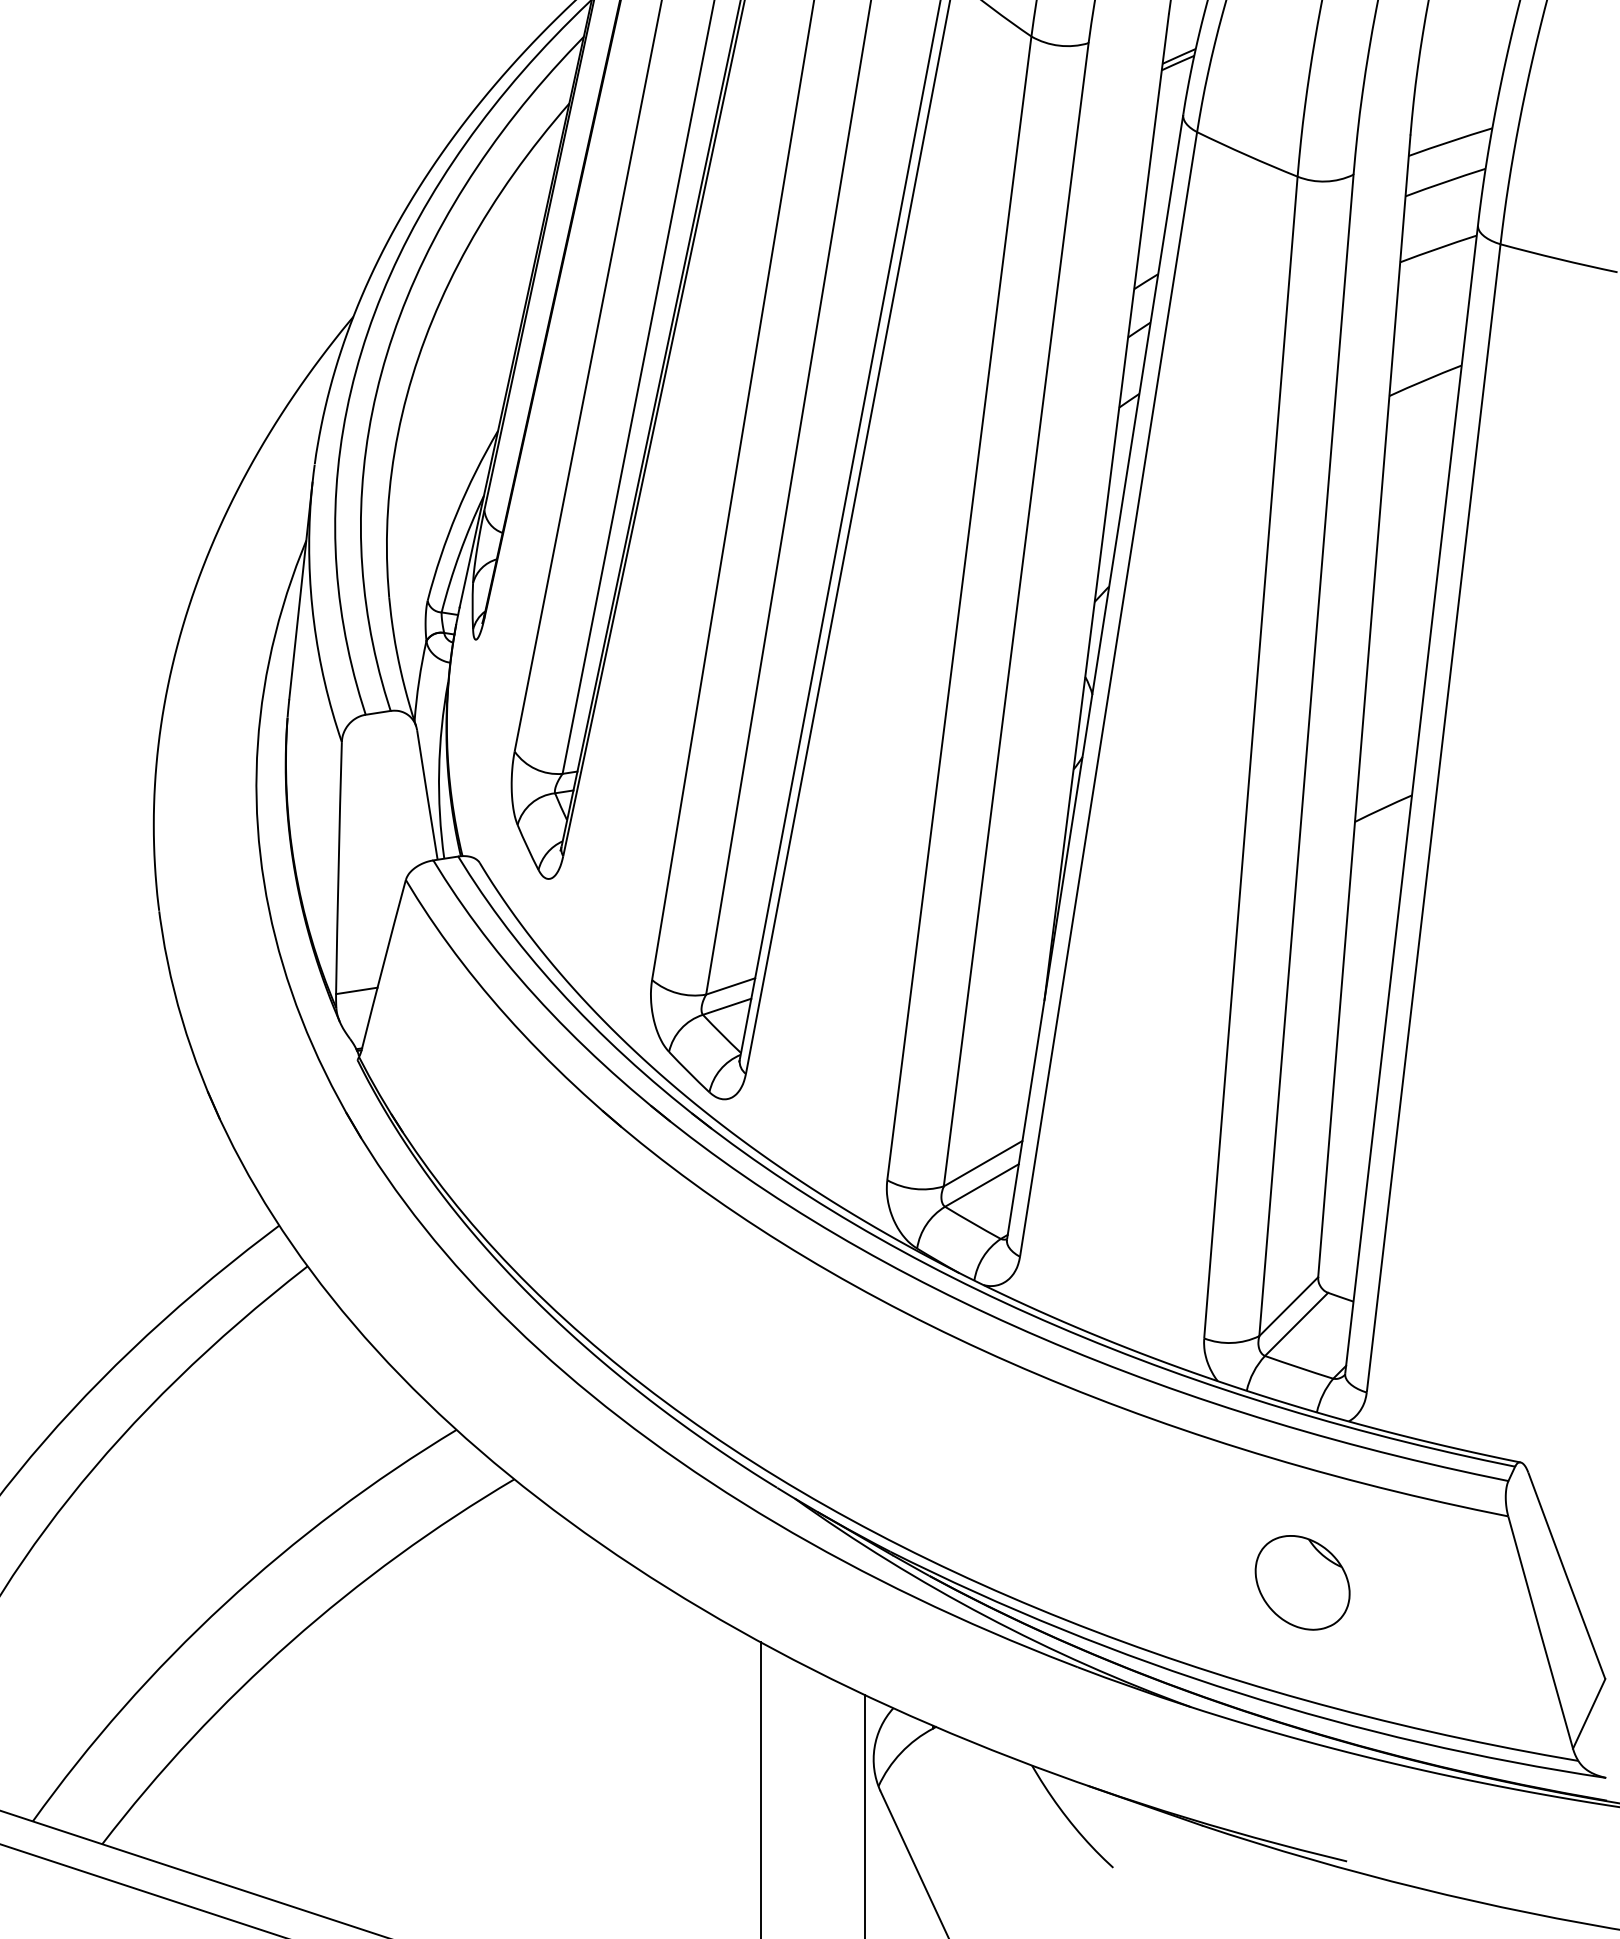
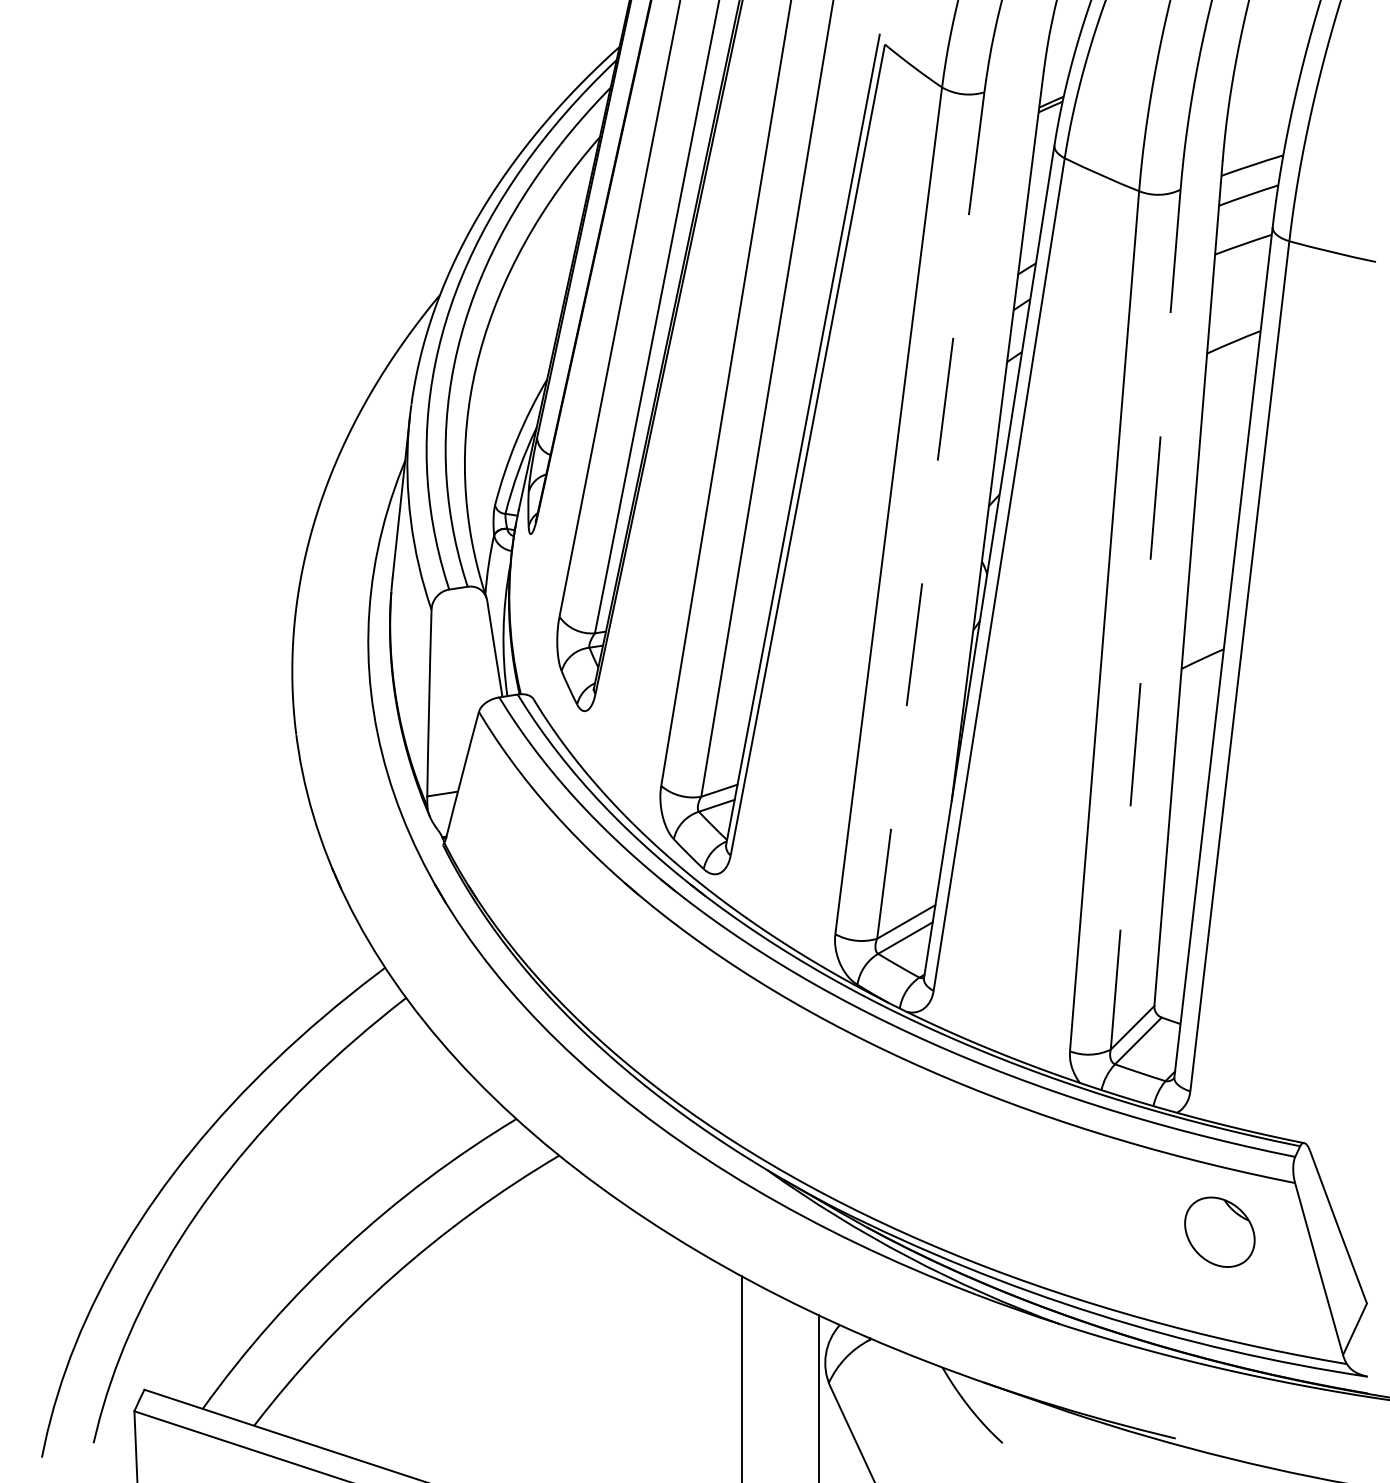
line: (1015, 614) -> (930, 515), solid -> dashed
line: (1306, 756) -> (1145, 620), solid -> dashed
part: (1302, 1581) -> (1219, 1231), moved

